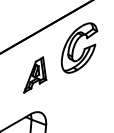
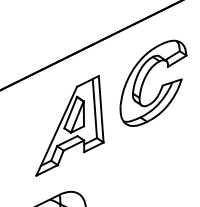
part: (34, 74) -> (70, 124), size x1.67

